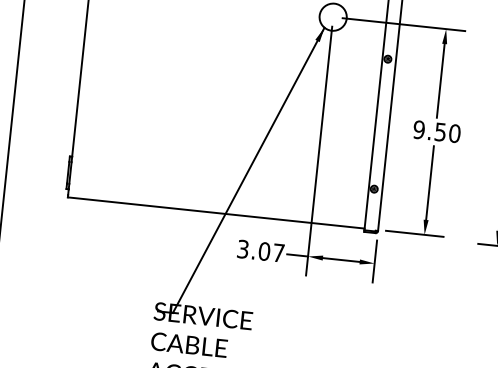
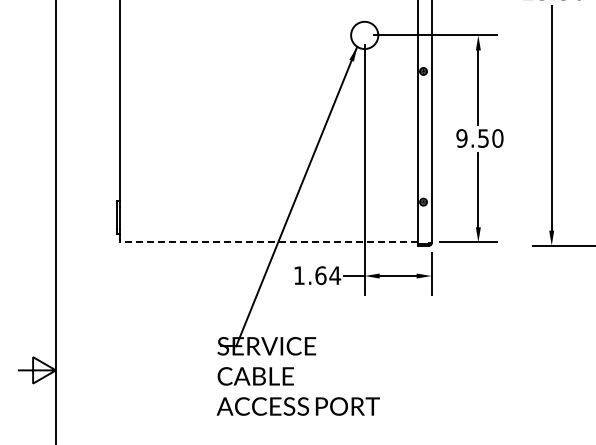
line: (215, 213) -> (268, 242), solid -> dashed
text: (261, 251) -> (317, 275), 3.07 -> 1.64

